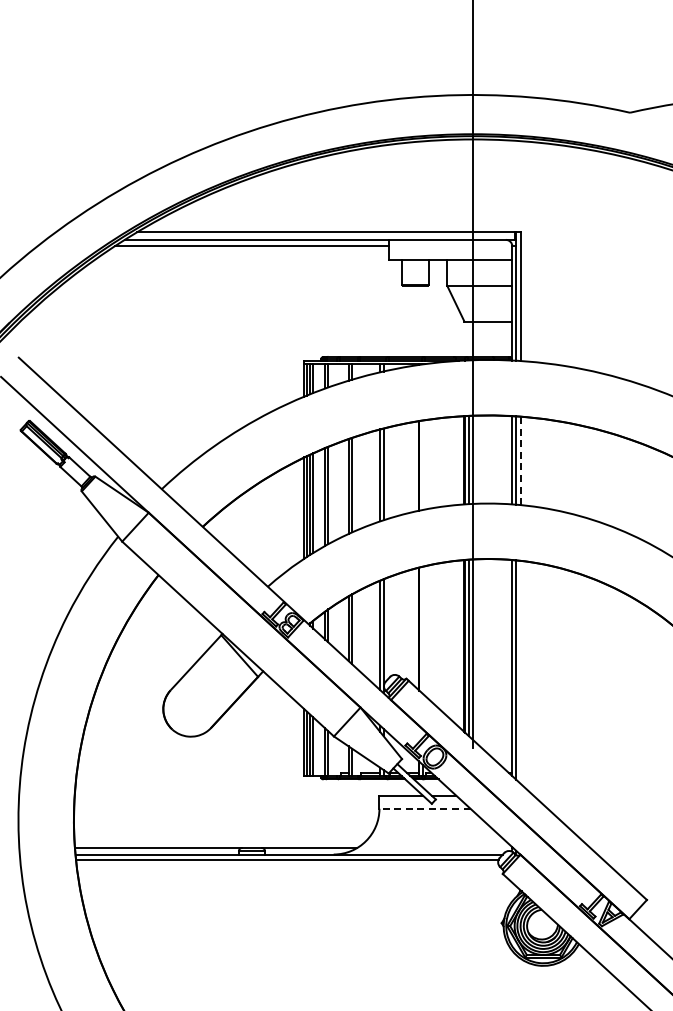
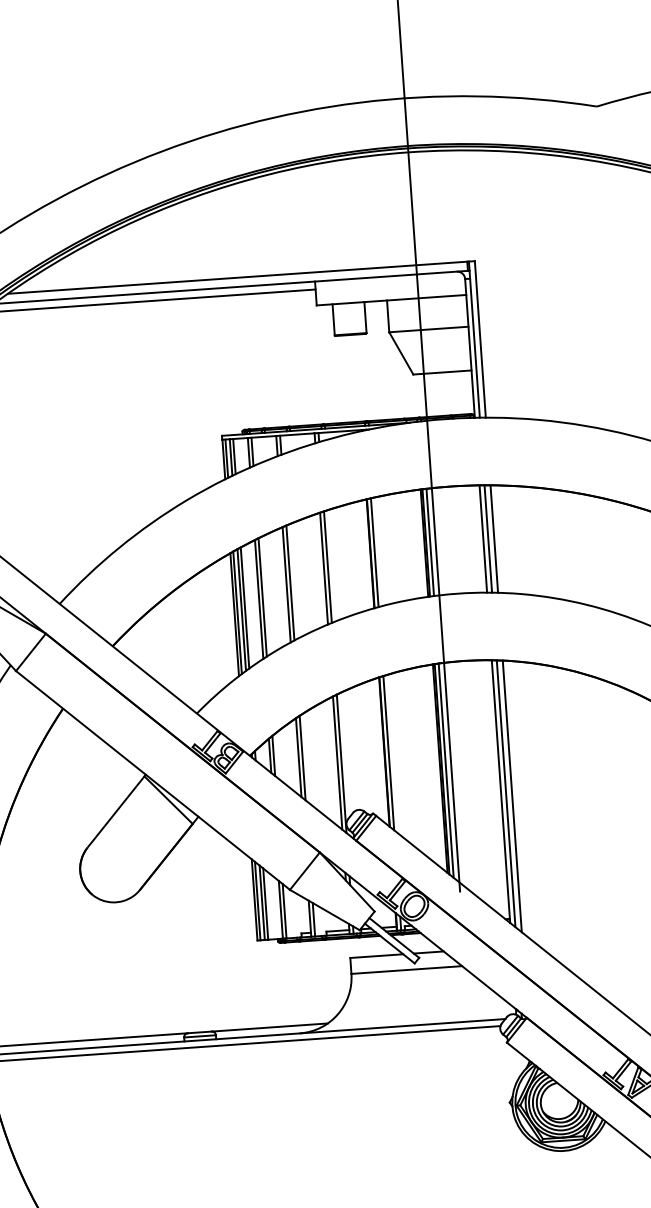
line: (521, 460) -> (494, 538), dashed -> solid
line: (422, 464) -> (374, 551), added
line: (422, 629) -> (388, 752), added
line: (521, 672) -> (512, 796), added
line: (425, 808) -> (407, 969), dashed -> solid

